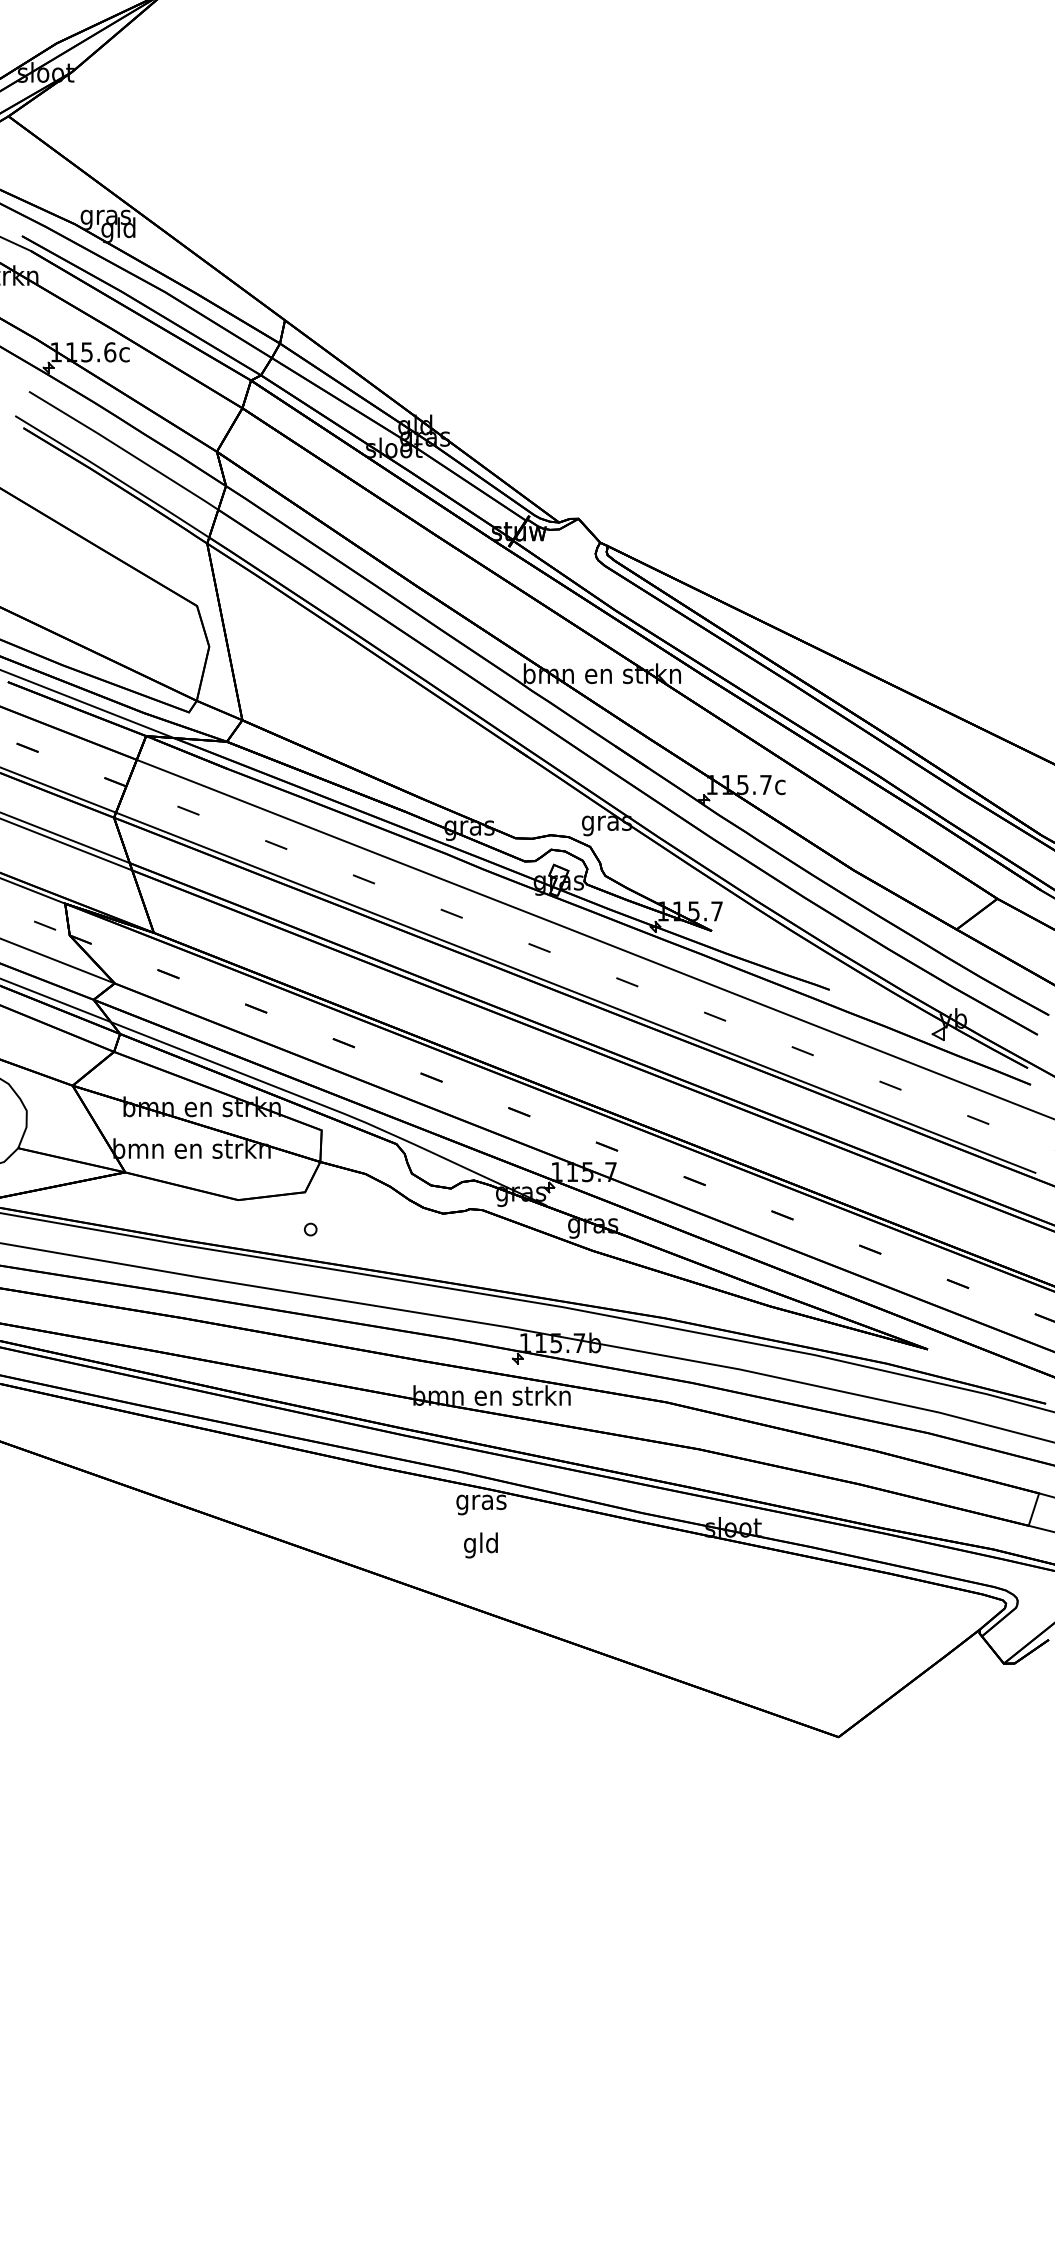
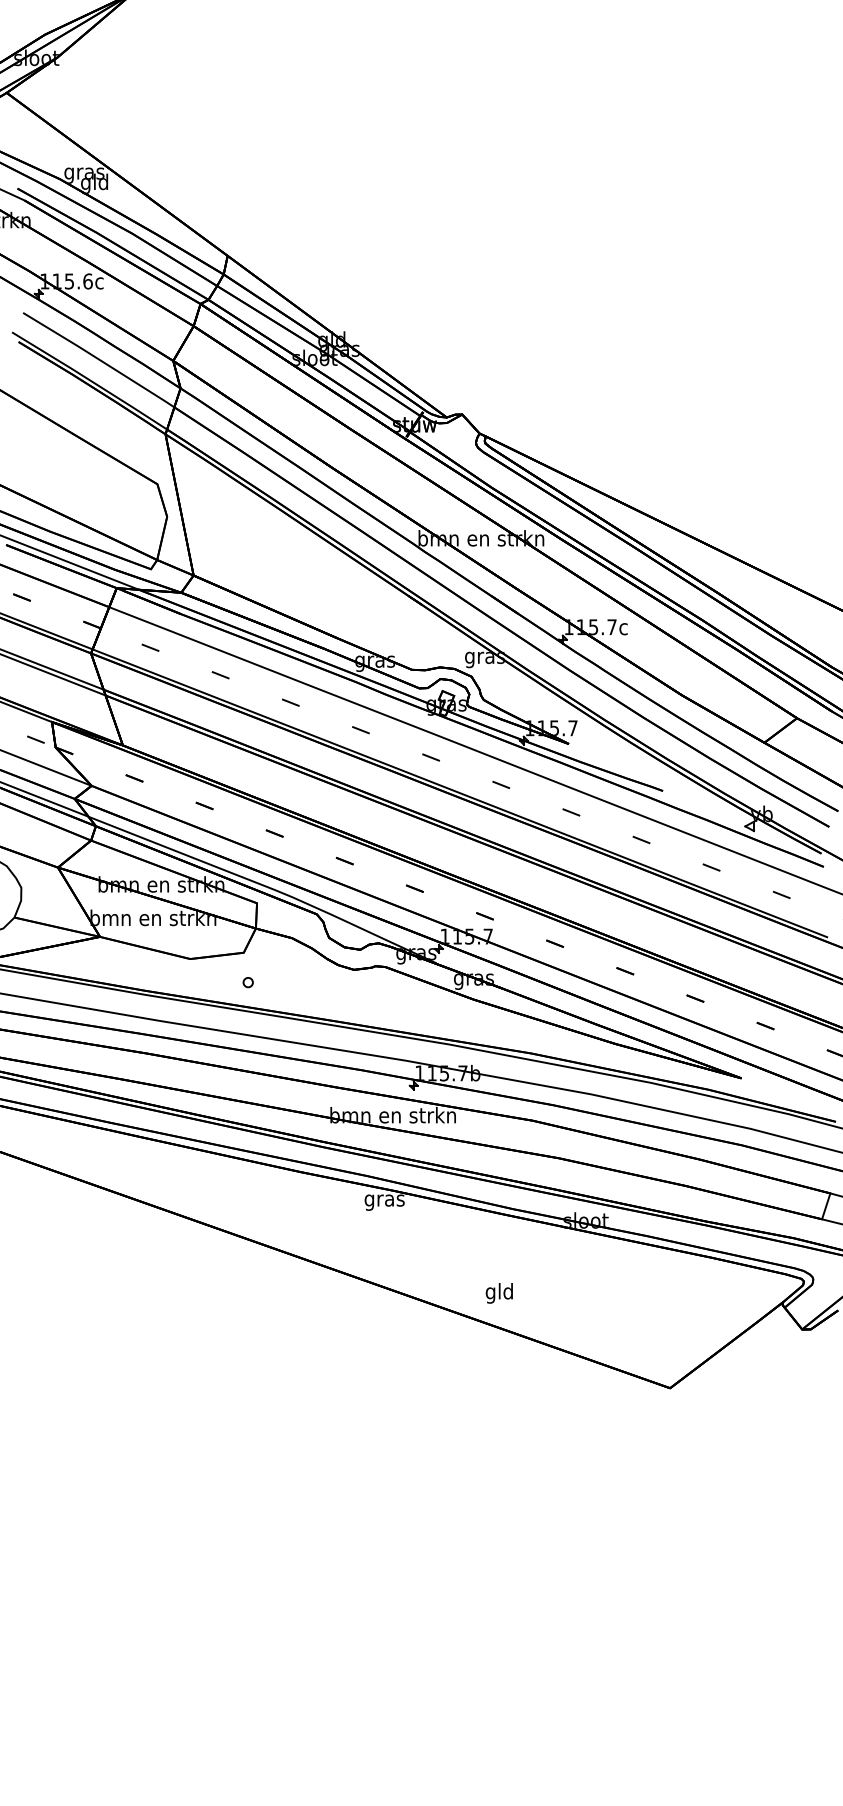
text: (480, 1545) -> (499, 1293), moved

